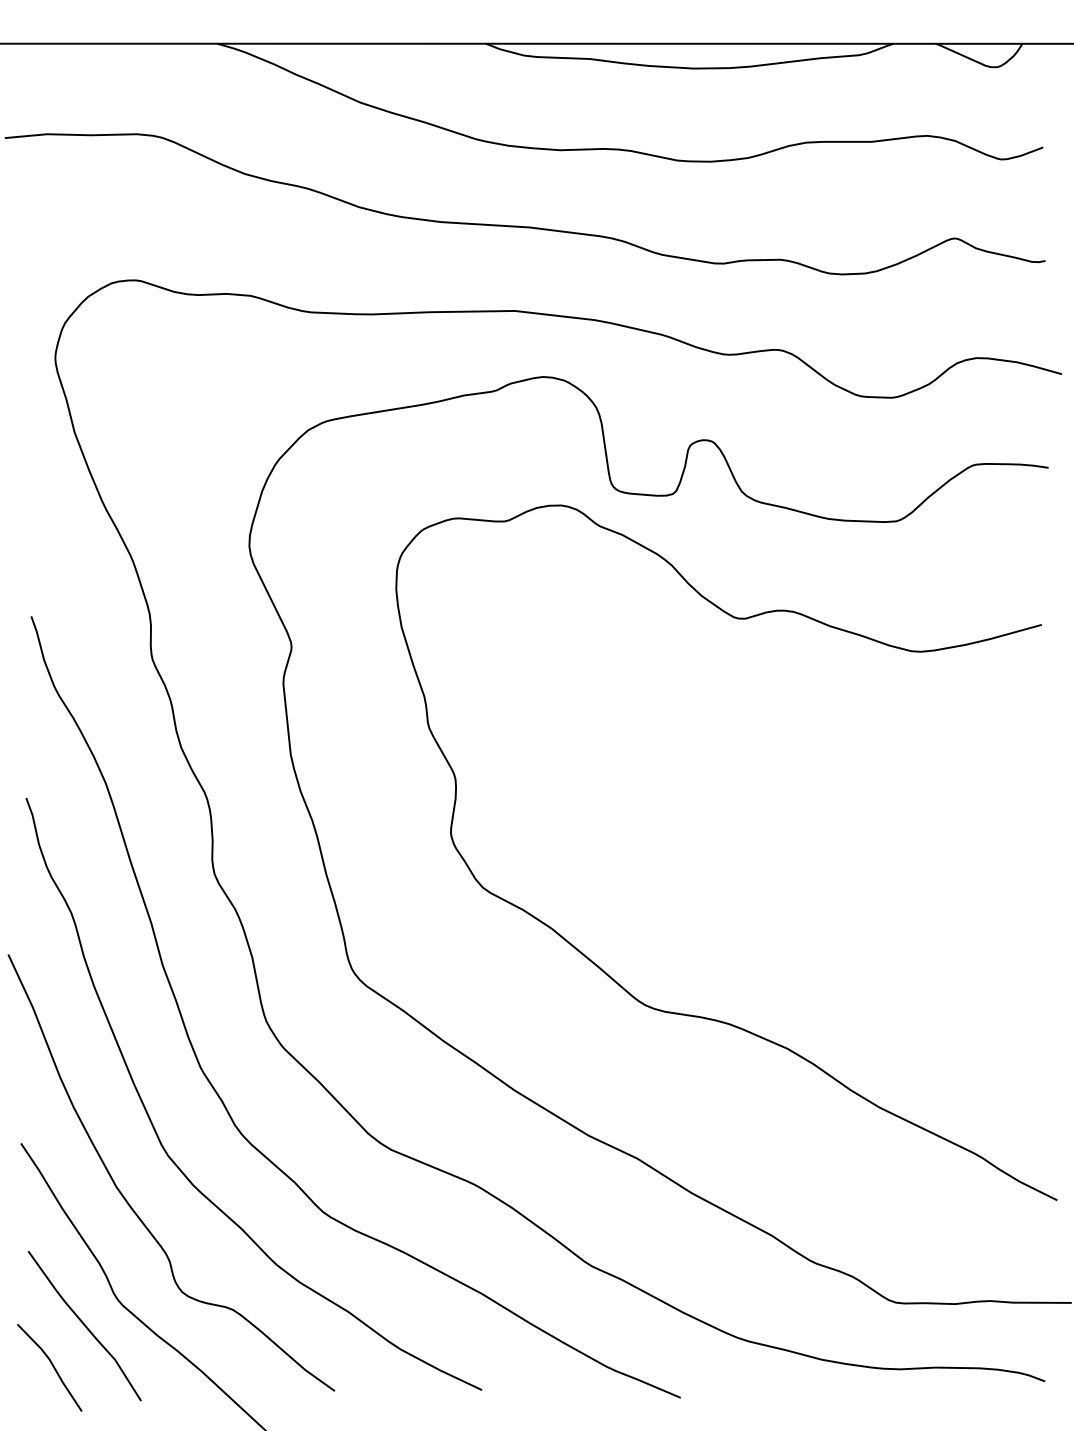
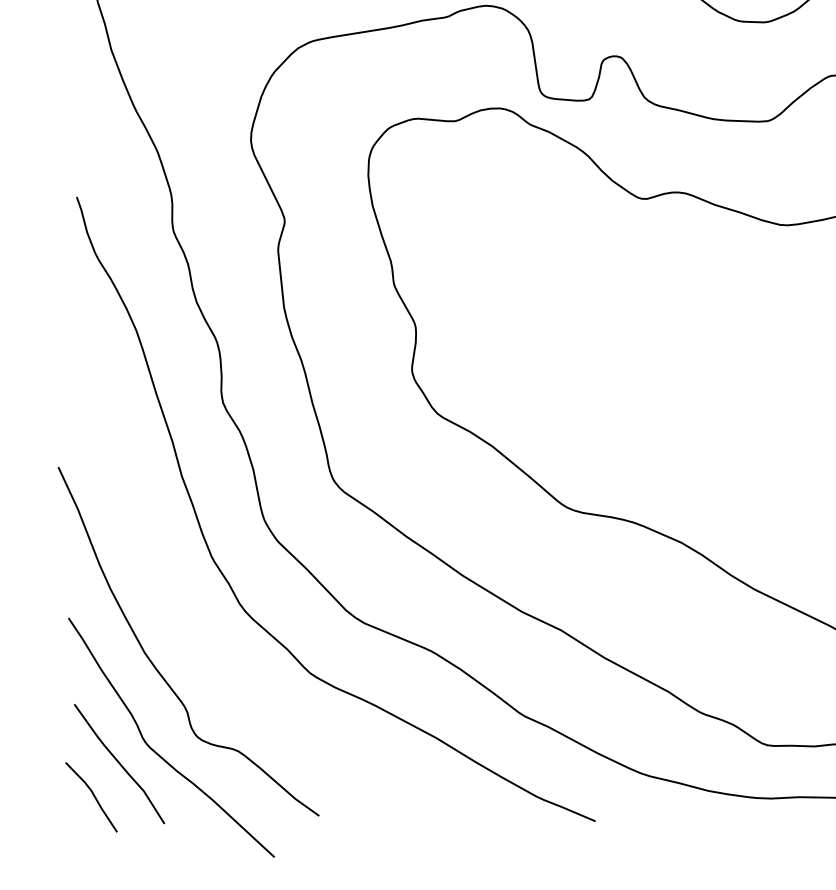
curve: (160, 1139) -> (179, 614), removed

